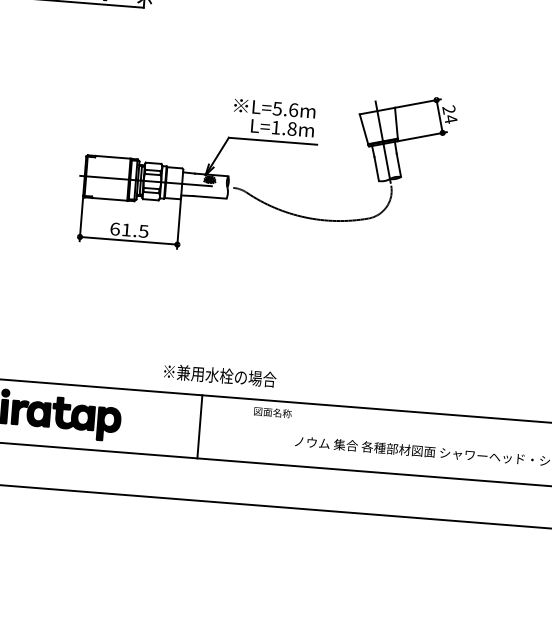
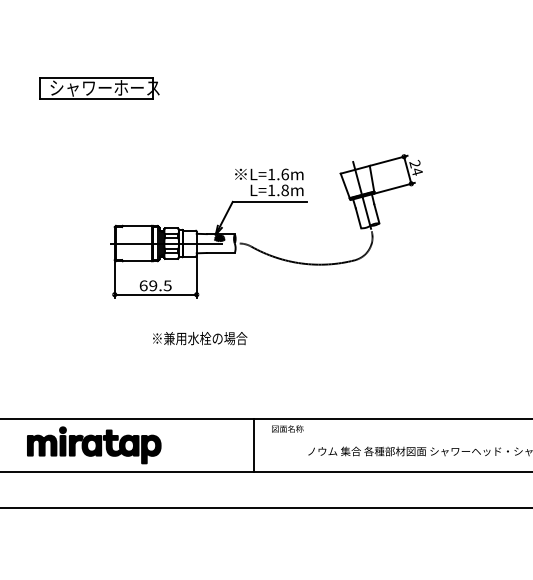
text: (277, 108) -> (271, 174), L=5.6m -> L=1.6m
text: (126, 229) -> (153, 285), 61.5 -> 69.5
text: (220, 375) -> (200, 338), moved
line: (199, 426) -> (253, 445), moved

